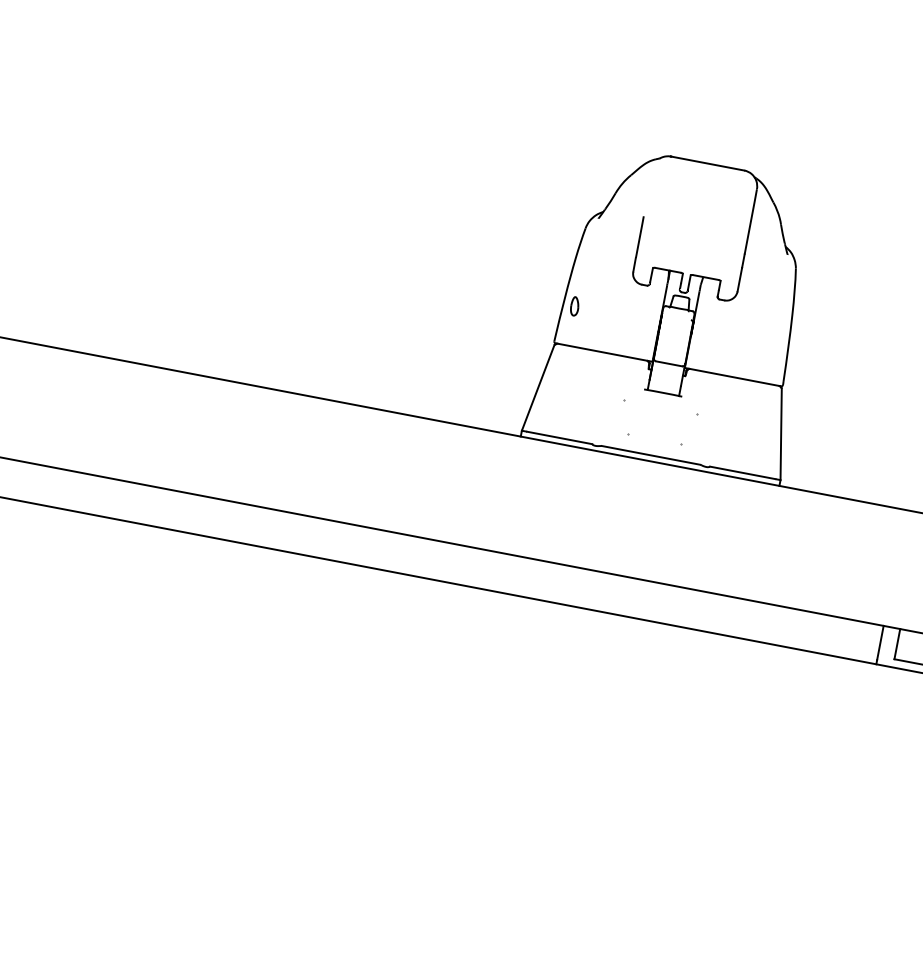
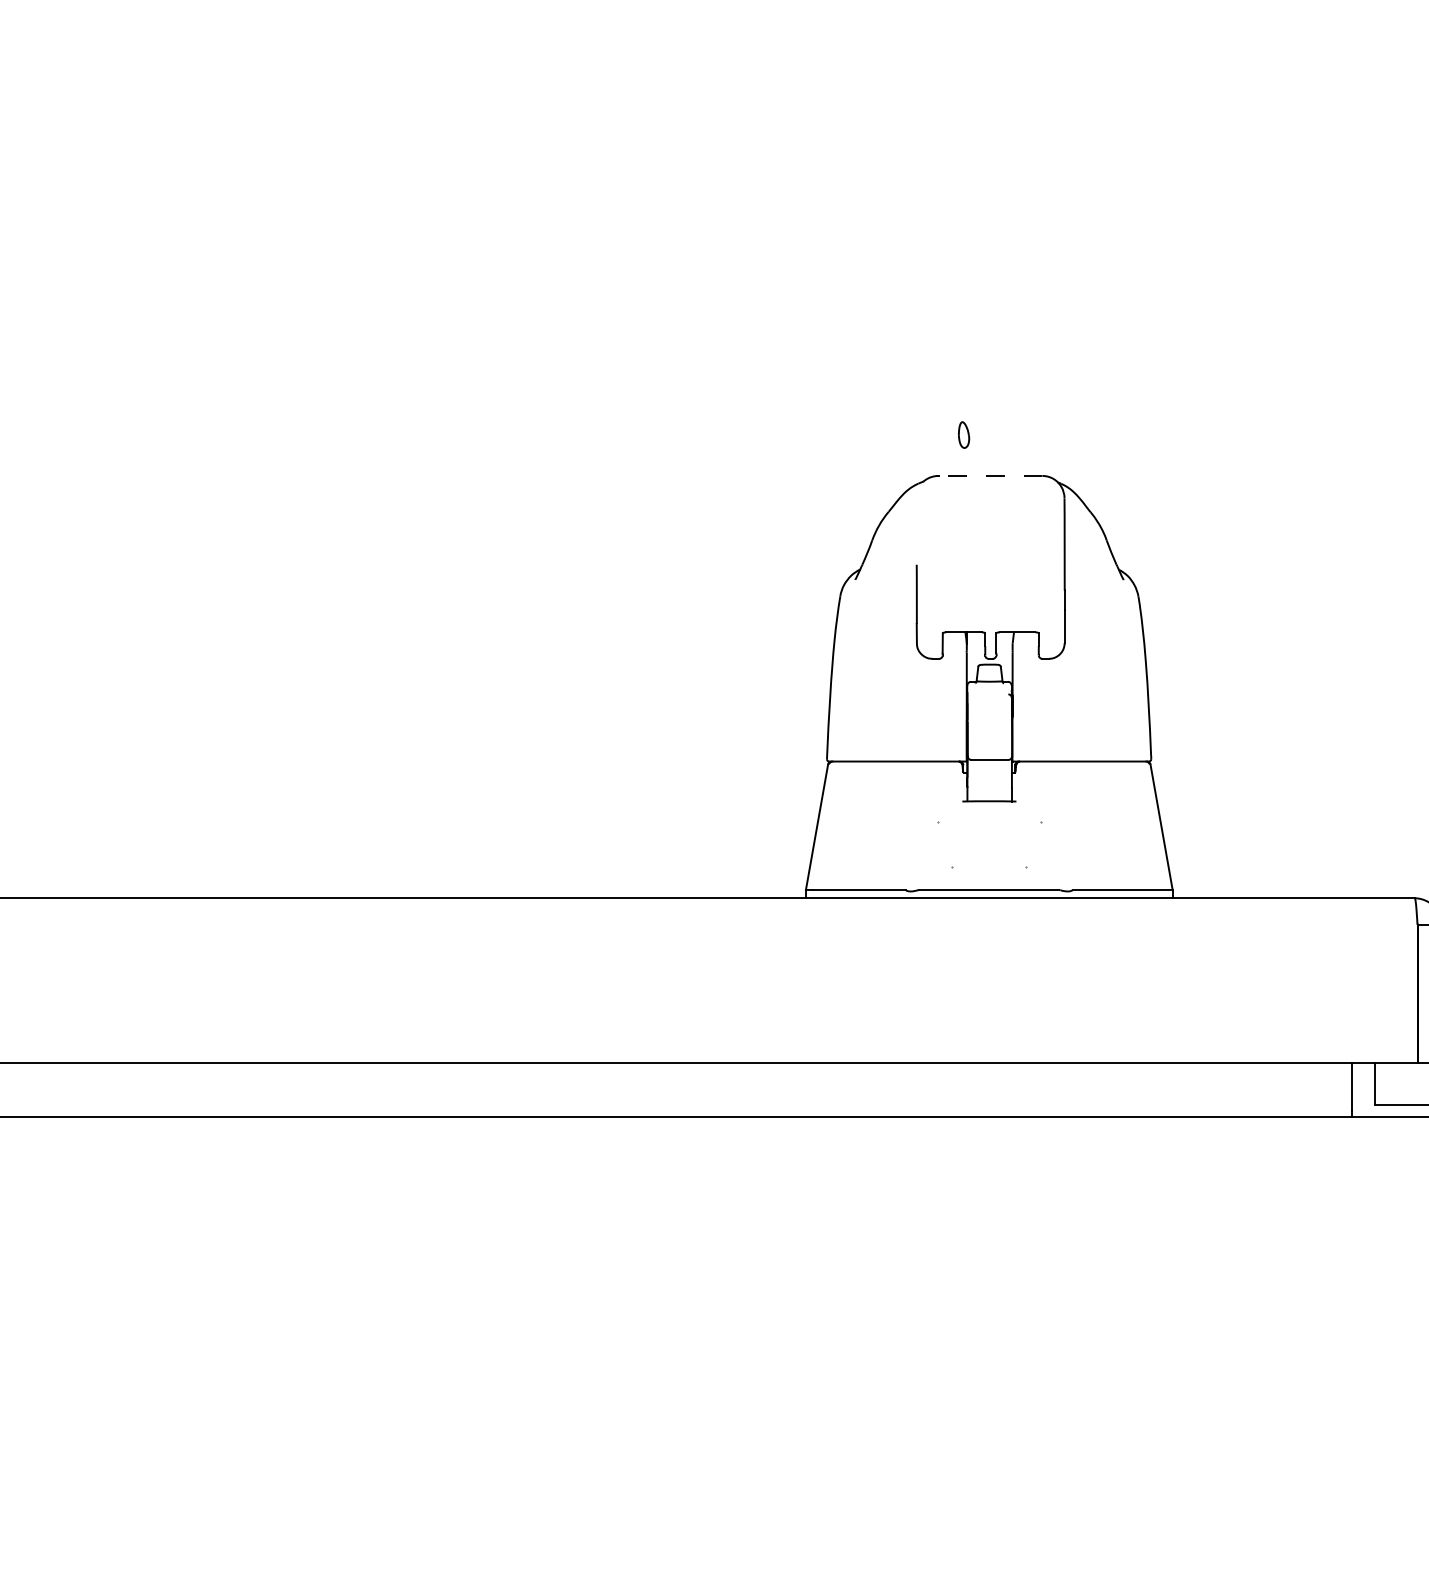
line: (707, 163) -> (990, 475), solid -> dashed
part: (575, 306) -> (964, 434), moved

